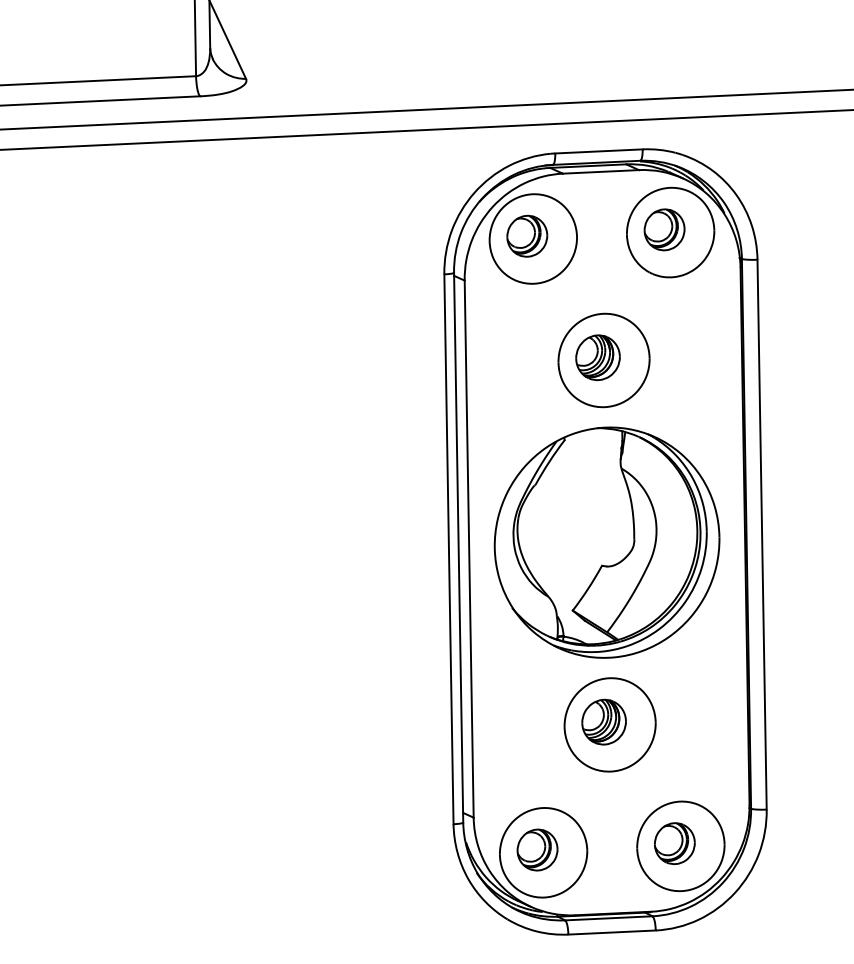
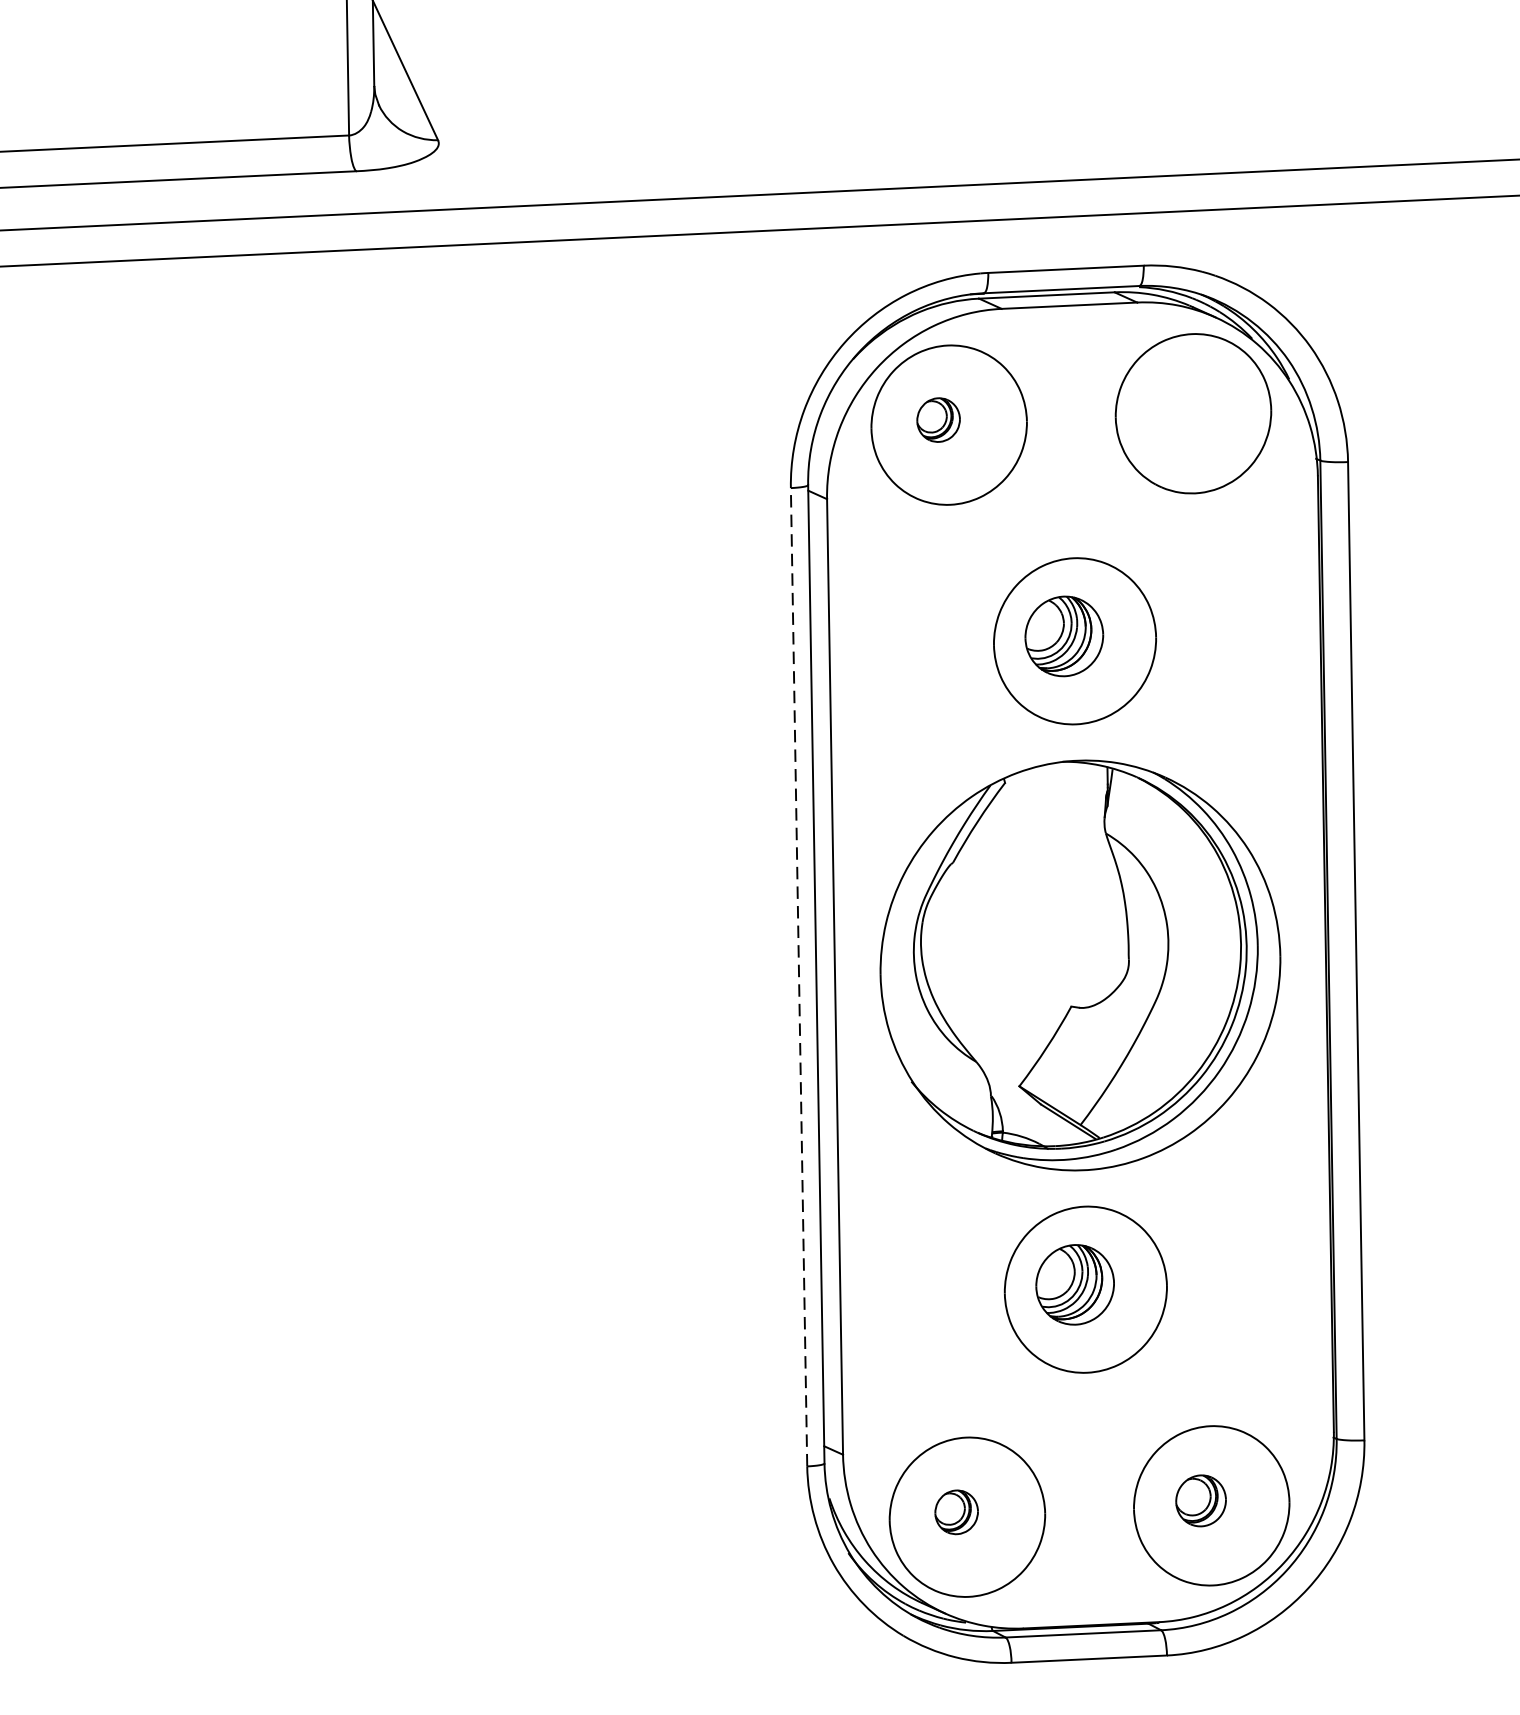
part: (664, 229) -> (1182, 408), removed
part: (527, 235) -> (938, 418), size x0.6
line: (448, 549) -> (798, 977), solid -> dashed
part: (674, 843) -> (1200, 1500), size x0.7
part: (537, 849) -> (956, 1511), size x0.6

